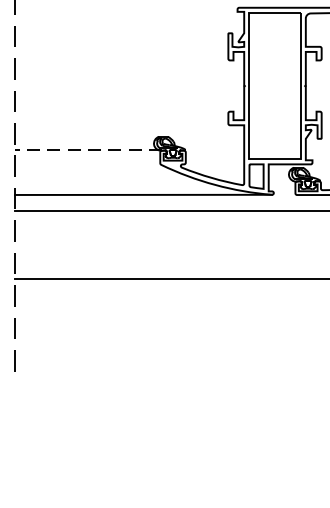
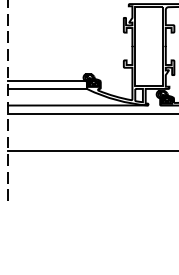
line: (89, 150) -> (48, 81), dashed -> solid
line: (87, 163) -> (47, 88), added

